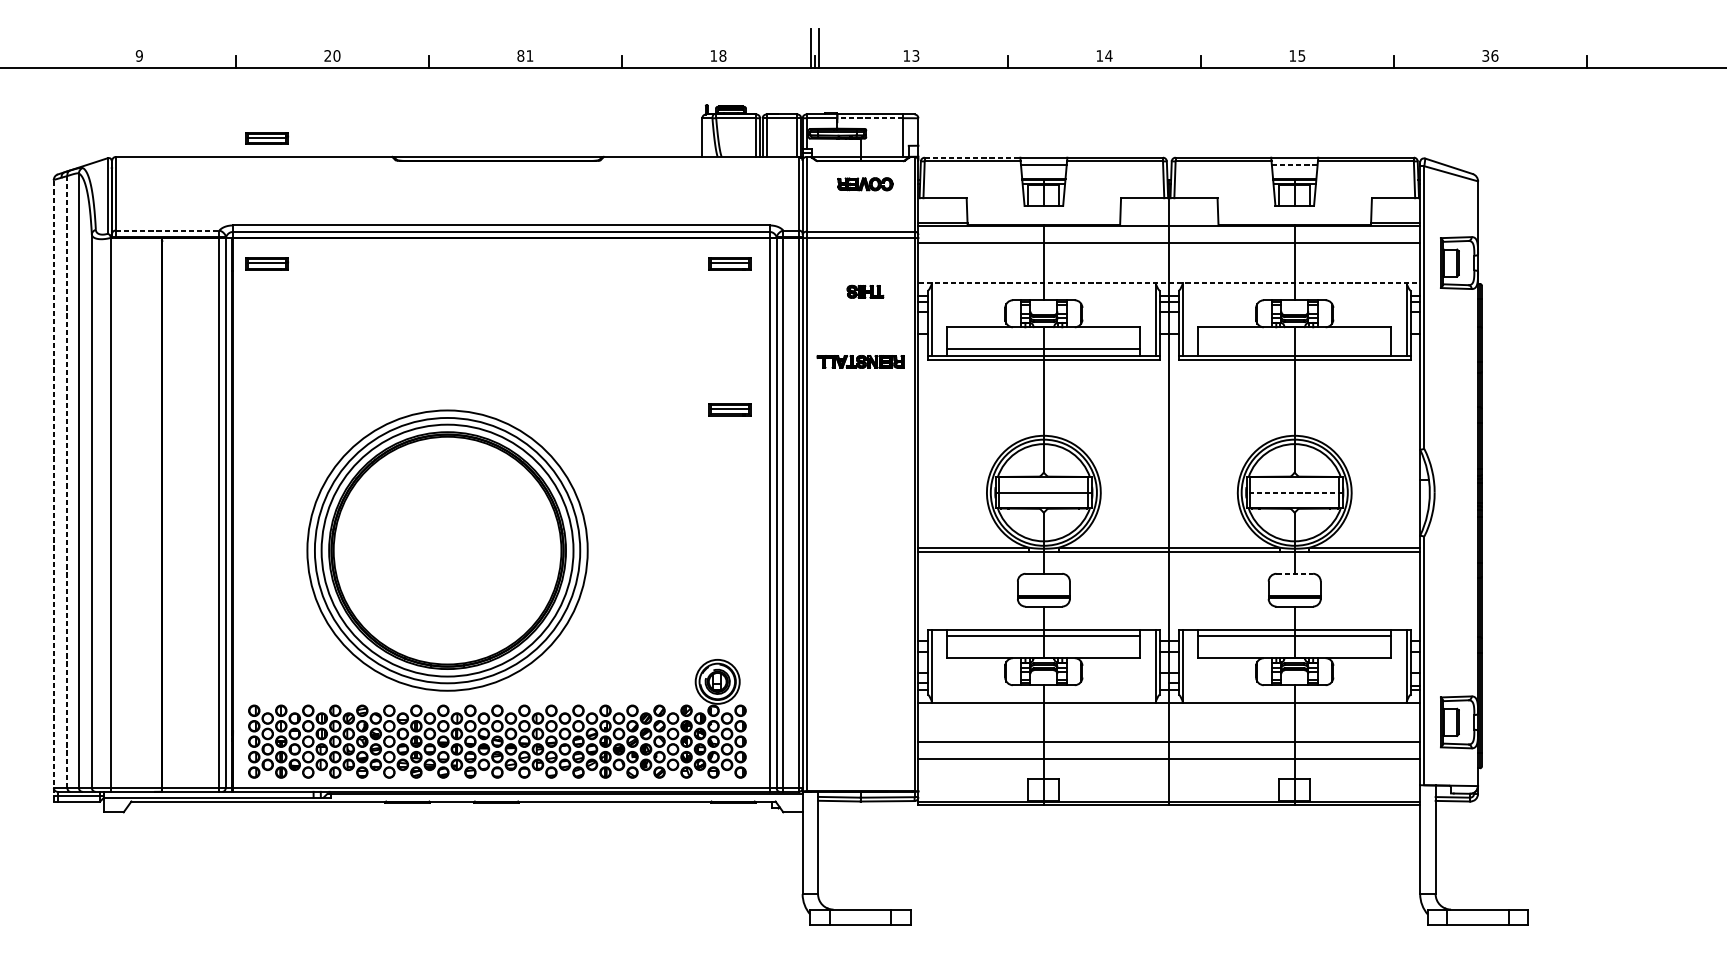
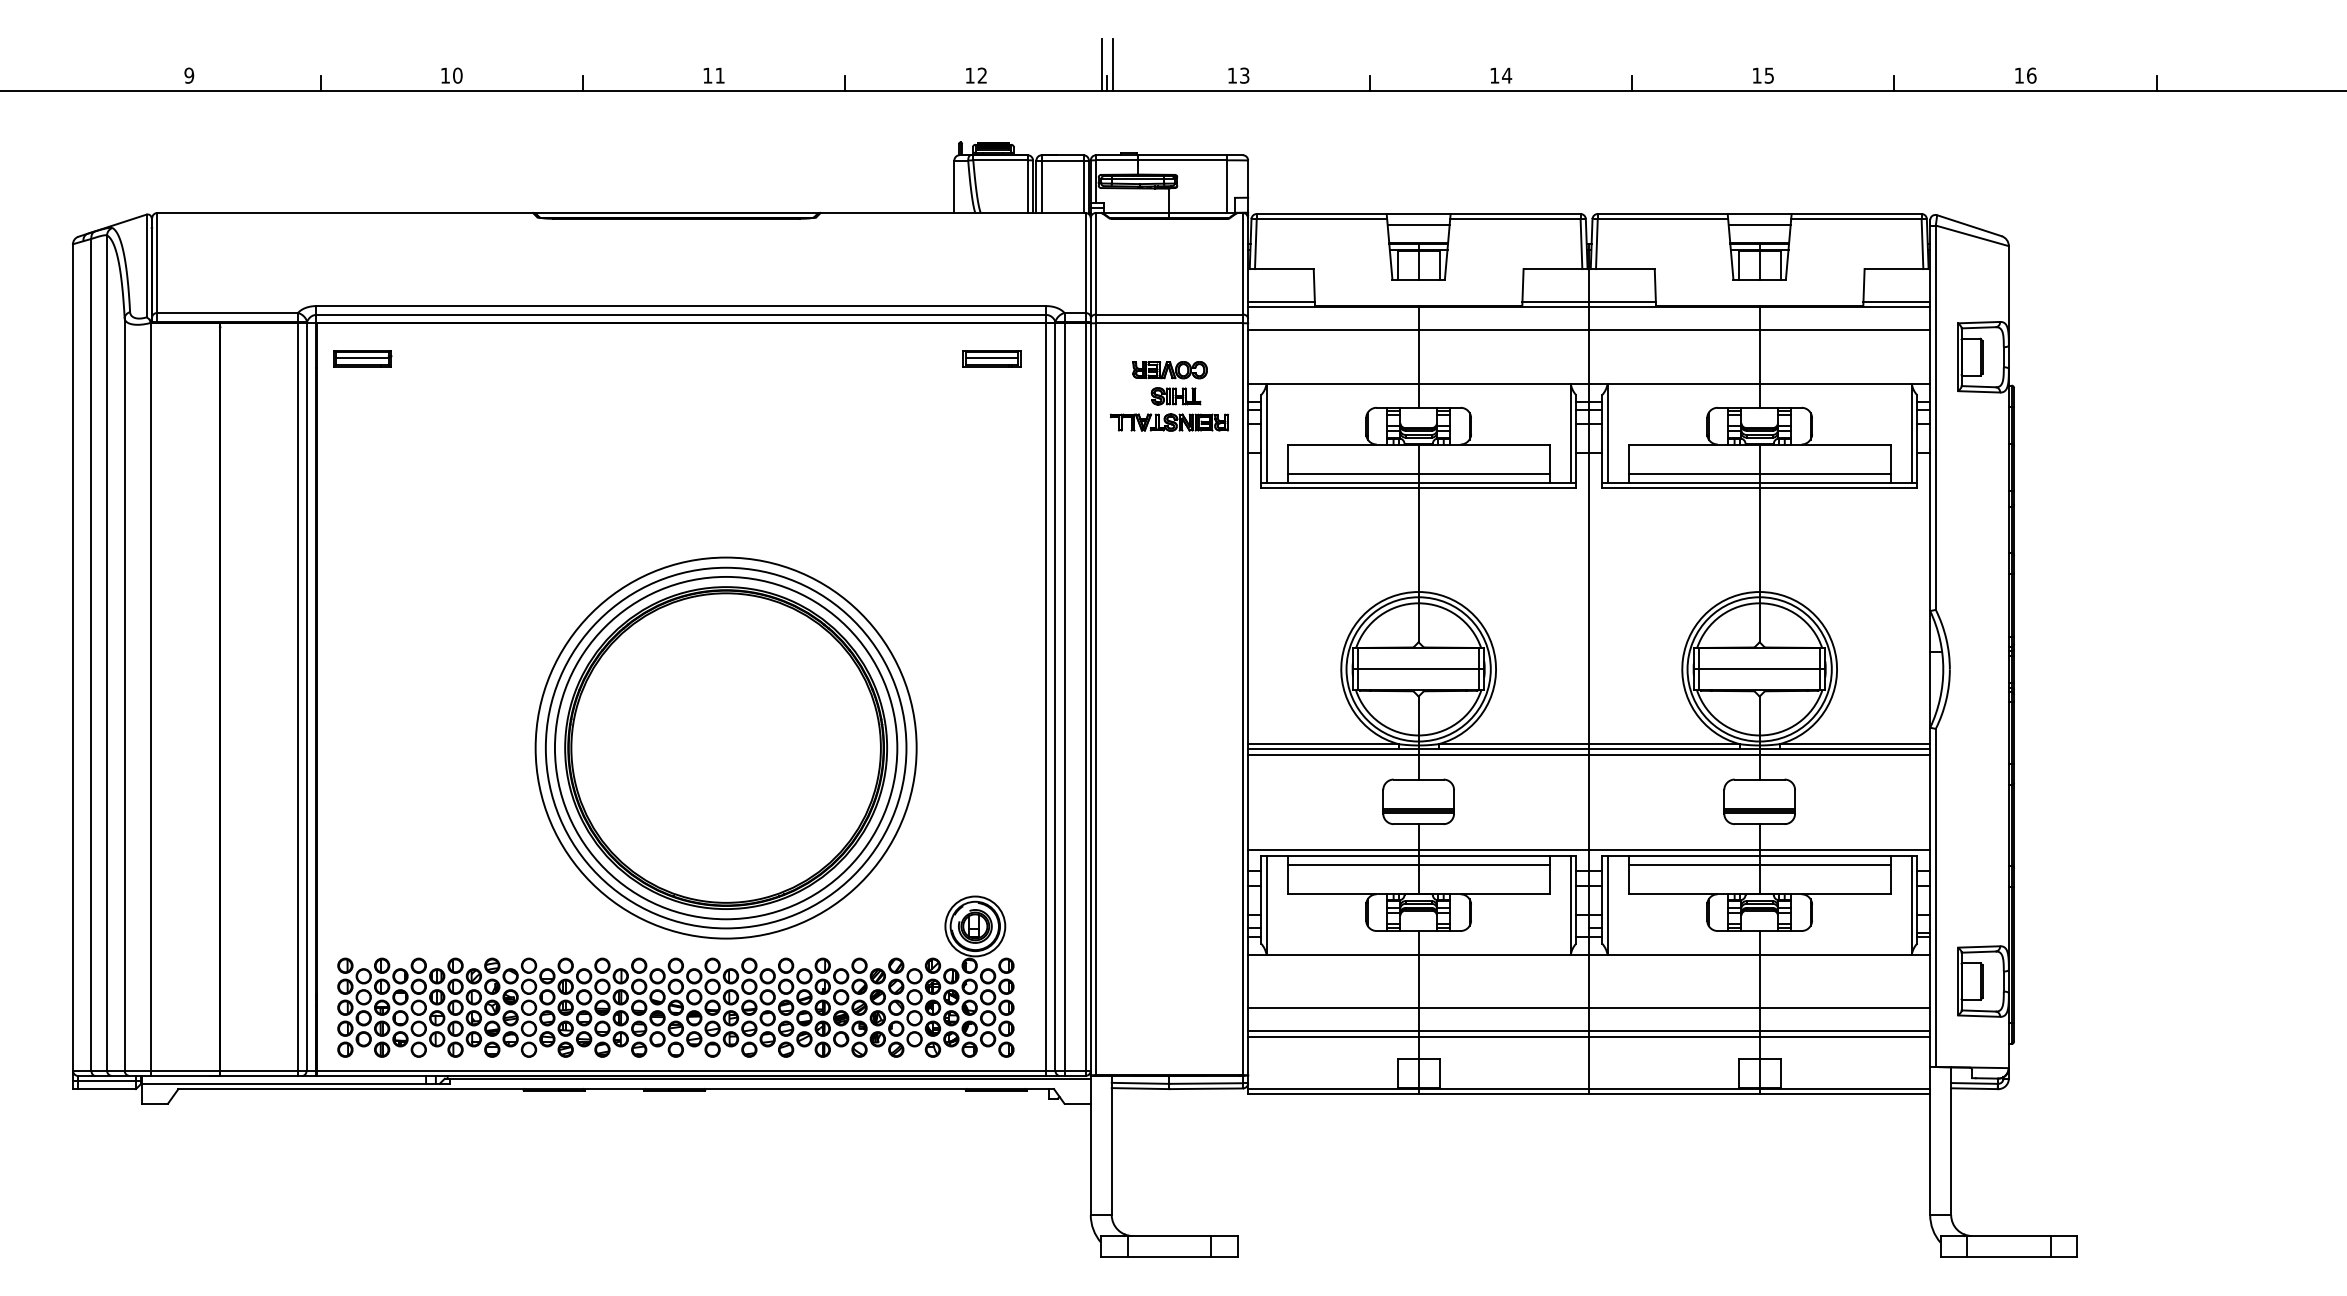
text: (327, 55) -> (444, 75), 20 -> 10
text: (520, 55) -> (707, 75), 81 -> 11
text: (722, 55) -> (982, 75), 18 -> 12
text: (1485, 55) -> (2018, 75), 36 -> 16
line: (870, 118) -> (1182, 160), dashed -> solid
part: (266, 138) -> (362, 187), removed
line: (972, 158) -> (1321, 214), dashed -> solid
line: (1294, 165) -> (1759, 224), dashed -> solid
part: (864, 184) -> (1169, 370), moved
line: (1168, 222) -> (1588, 302), added
line: (168, 230) -> (228, 312), dashed -> solid
line: (1169, 283) -> (1589, 384), dashed -> solid
line: (1294, 349) -> (1759, 474), added
part: (860, 361) -> (1169, 422), moved
part: (729, 409) -> (991, 556), removed
line: (67, 481) -> (91, 654), dashed -> solid
line: (53, 490) -> (72, 666), dashed -> solid
line: (1294, 492) -> (1759, 669), dashed -> solid
part: (447, 550) -> (725, 747), moved
line: (1169, 555) -> (1589, 754), added
line: (1294, 573) -> (1759, 779), dashed -> solid
line: (1169, 625) -> (1589, 850), added
line: (1169, 762) -> (1589, 1036), added

